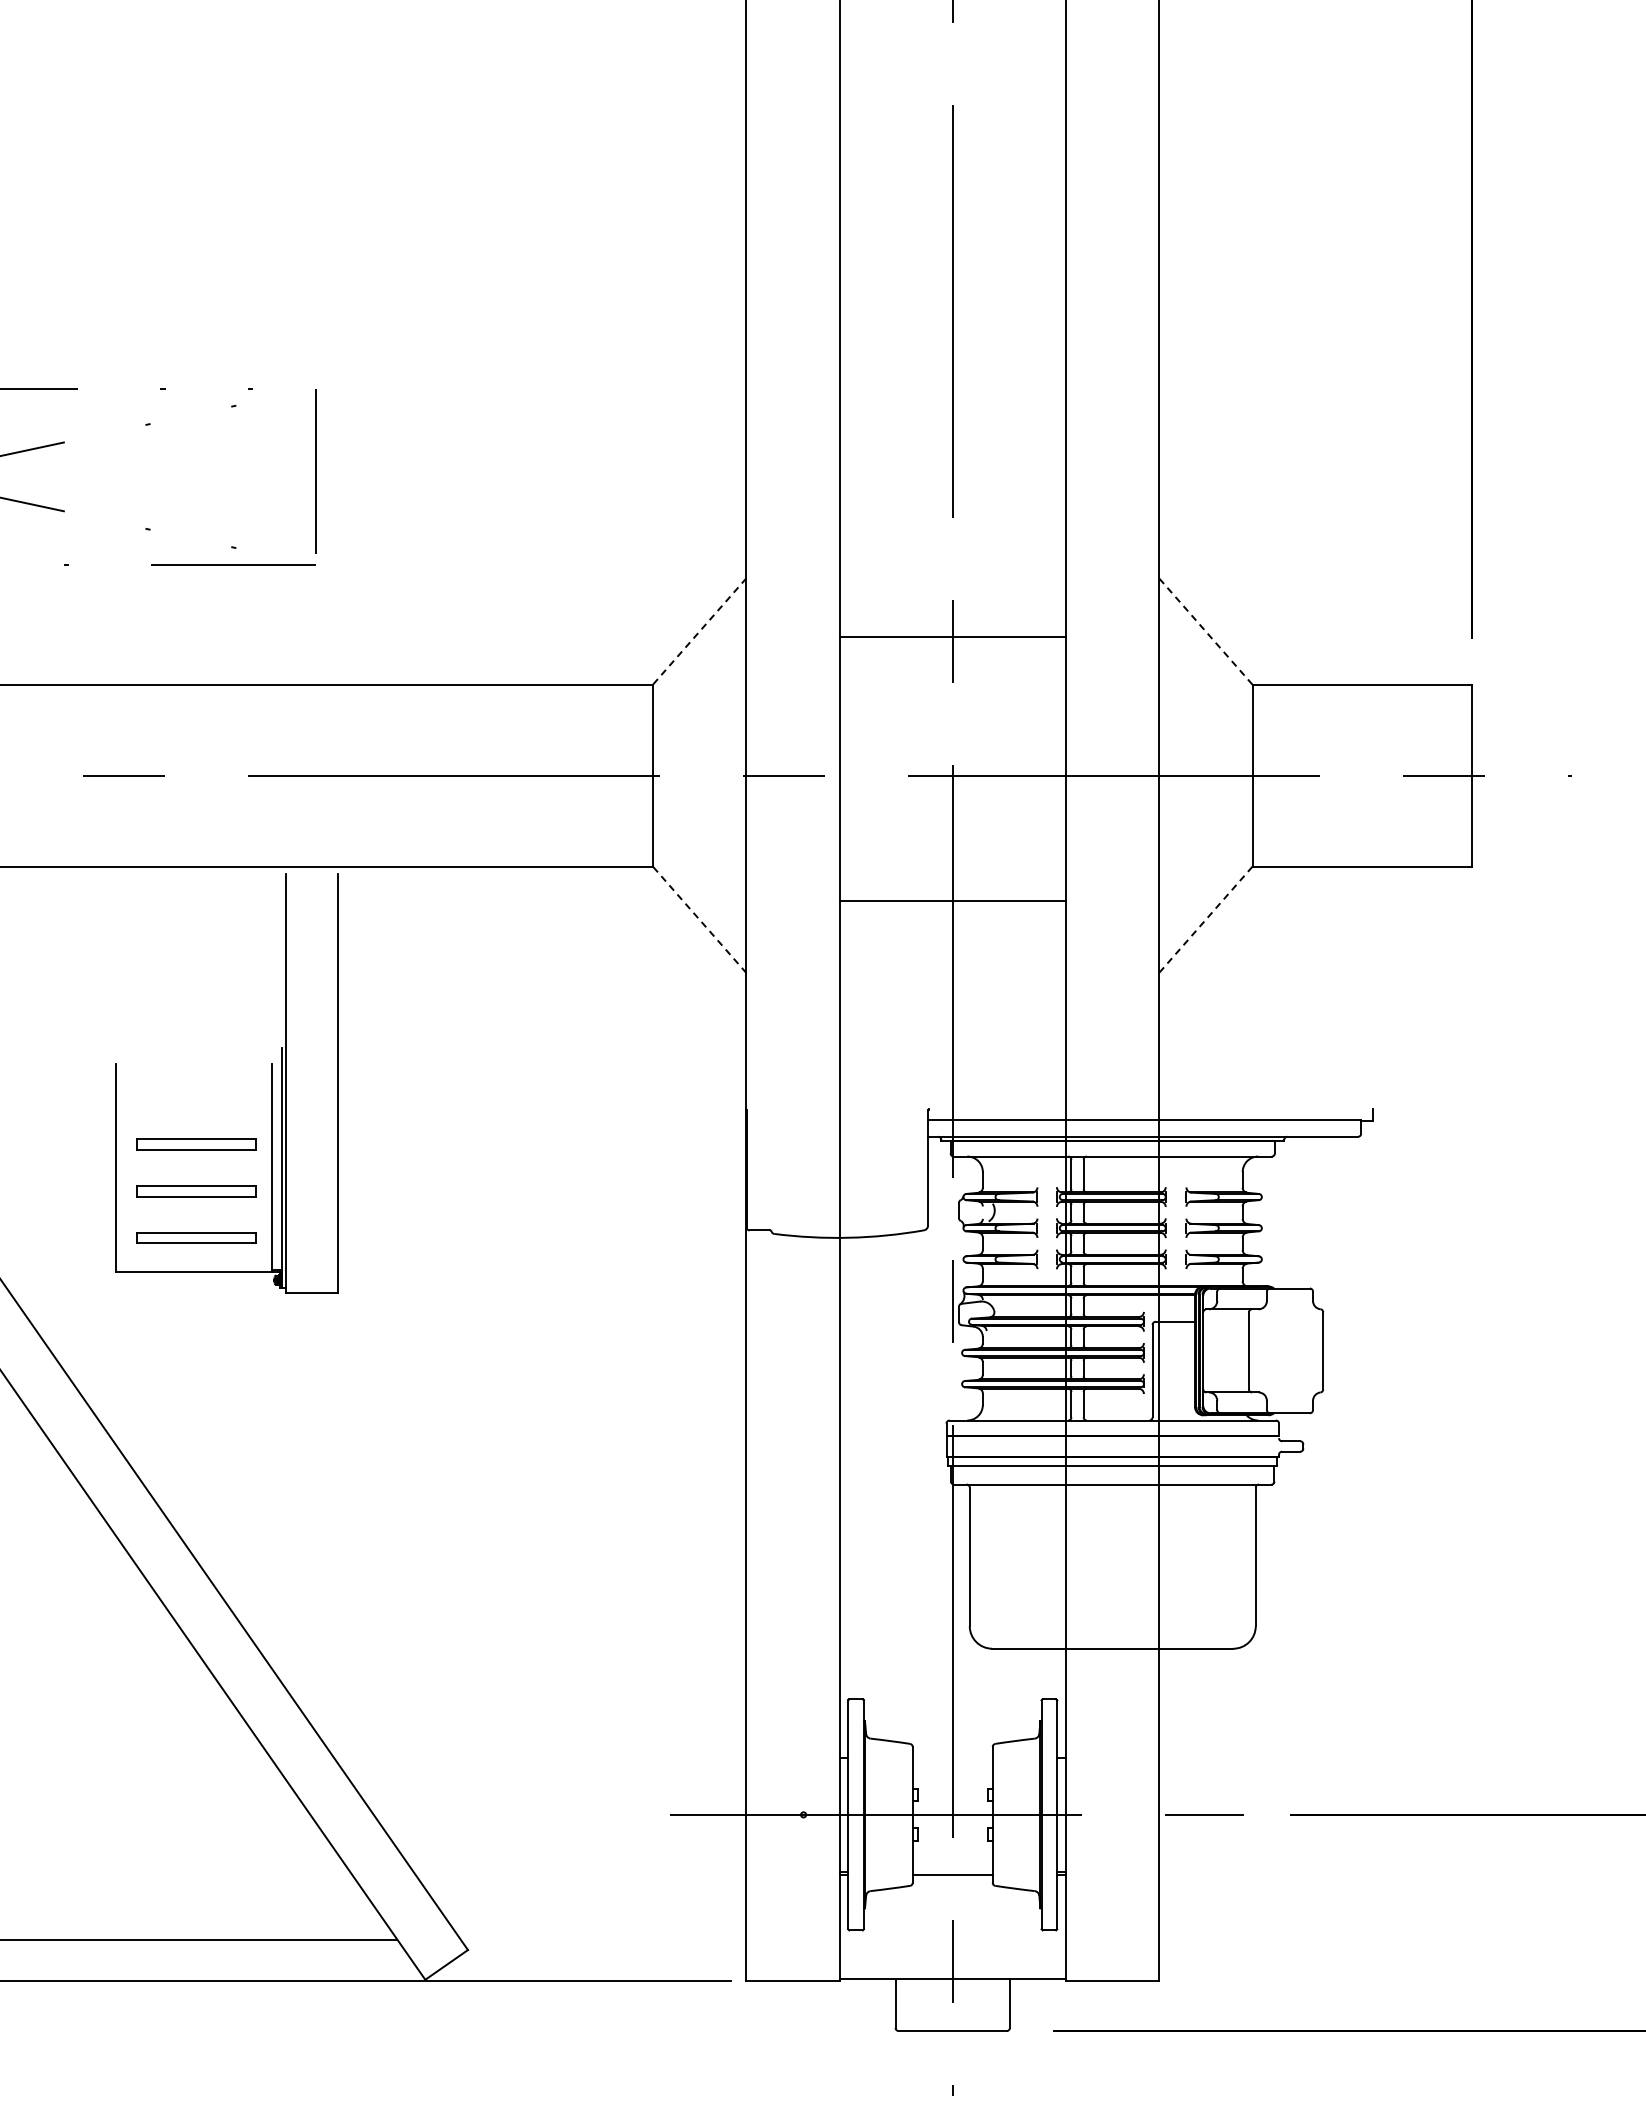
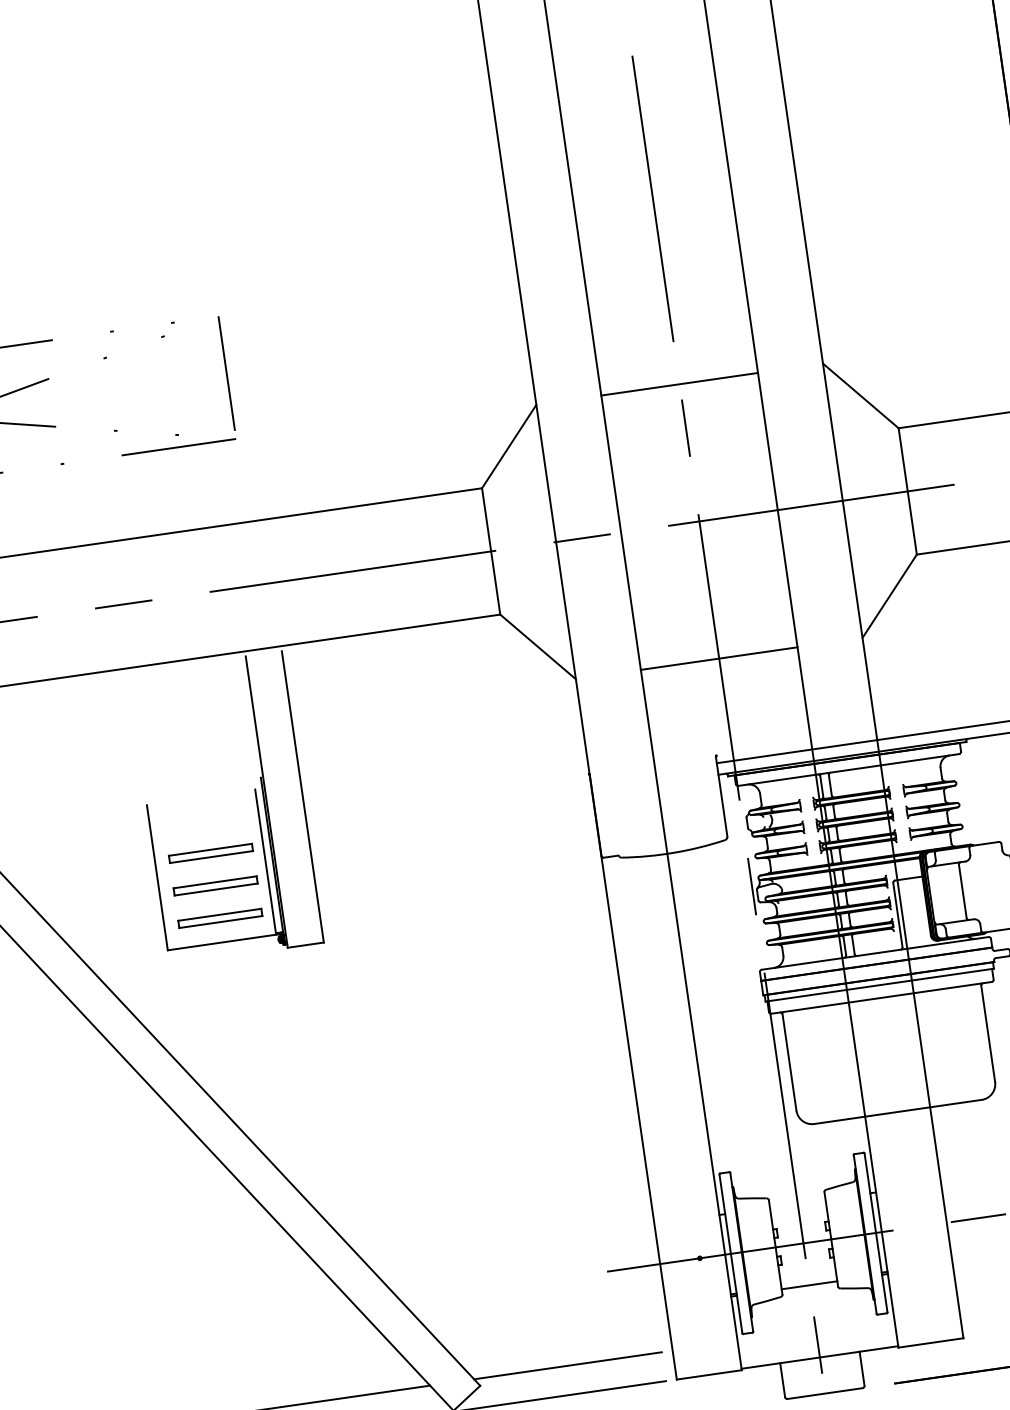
line: (699, 631) -> (509, 446), dashed -> solid
line: (1205, 631) -> (860, 395), dashed -> solid
line: (952, 637) -> (679, 384), moved
line: (952, 901) -> (719, 658), moved
line: (699, 919) -> (537, 646), dashed -> solid
line: (1205, 919) -> (889, 596), dashed -> solid
line: (595, 1939) -> (567, 1365), added

